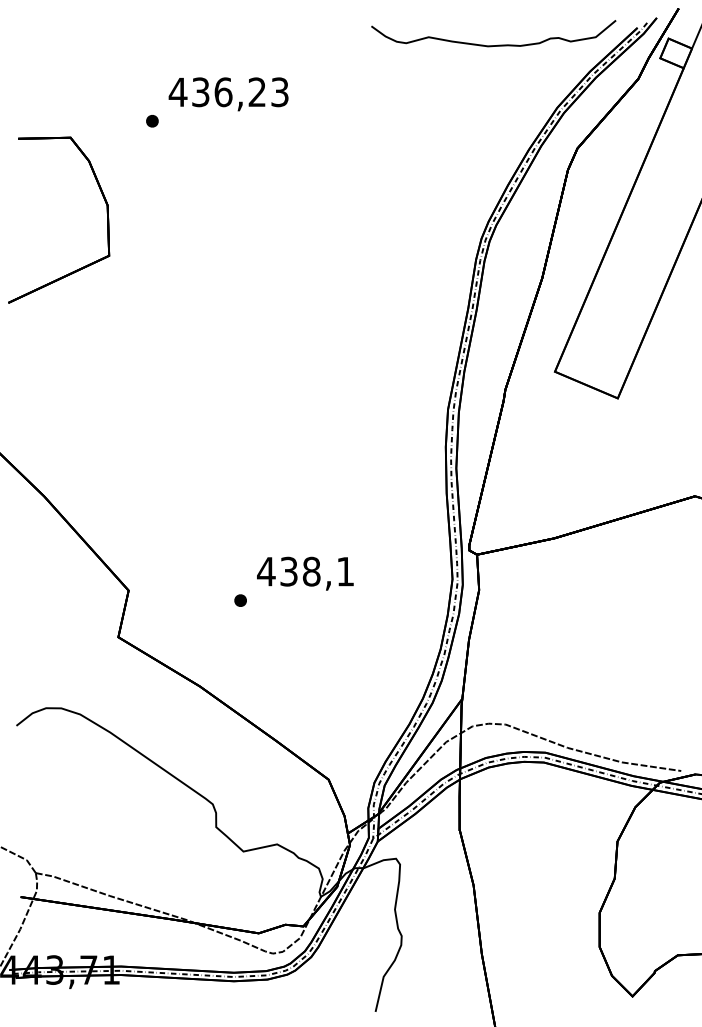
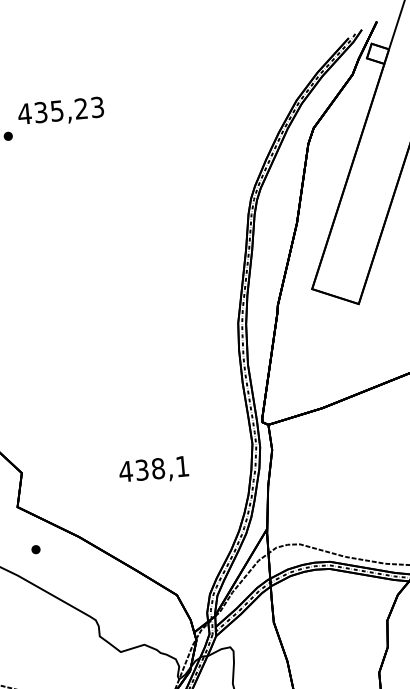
curve: (493, 45) -> (247, 60), removed
text: (223, 92) -> (57, 111), 436,23 -> 435,23
text: (305, 573) -> (154, 470), moved
part: (240, 600) -> (35, 549), moved

